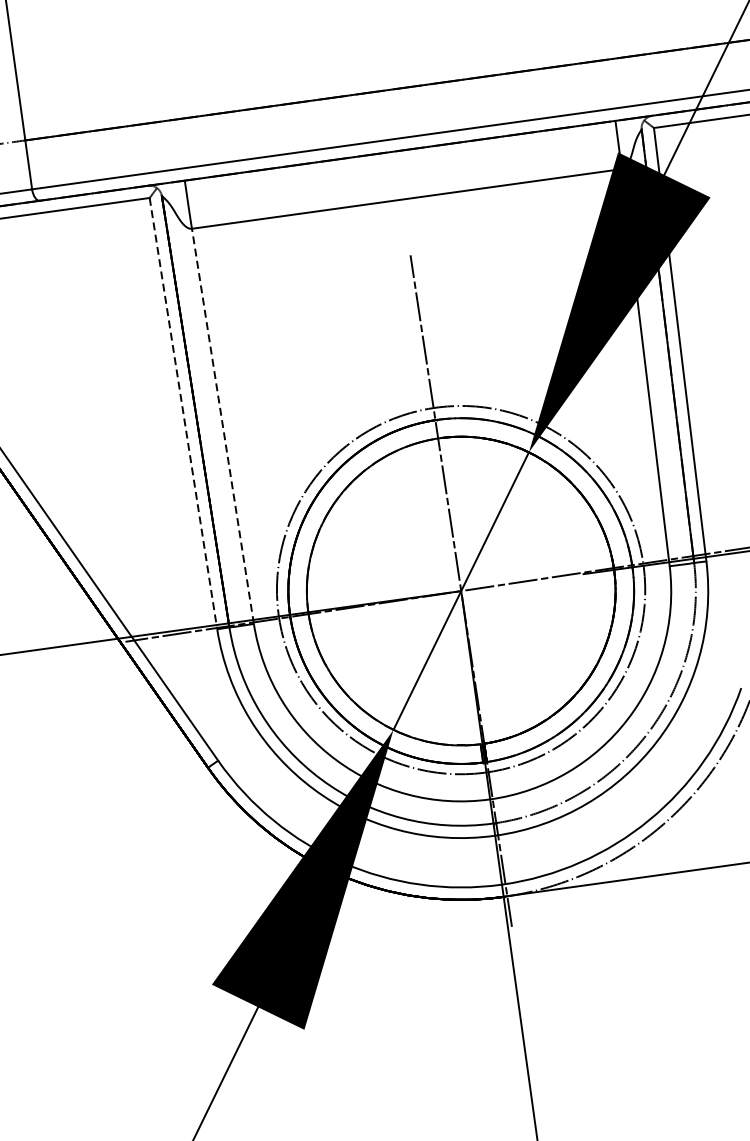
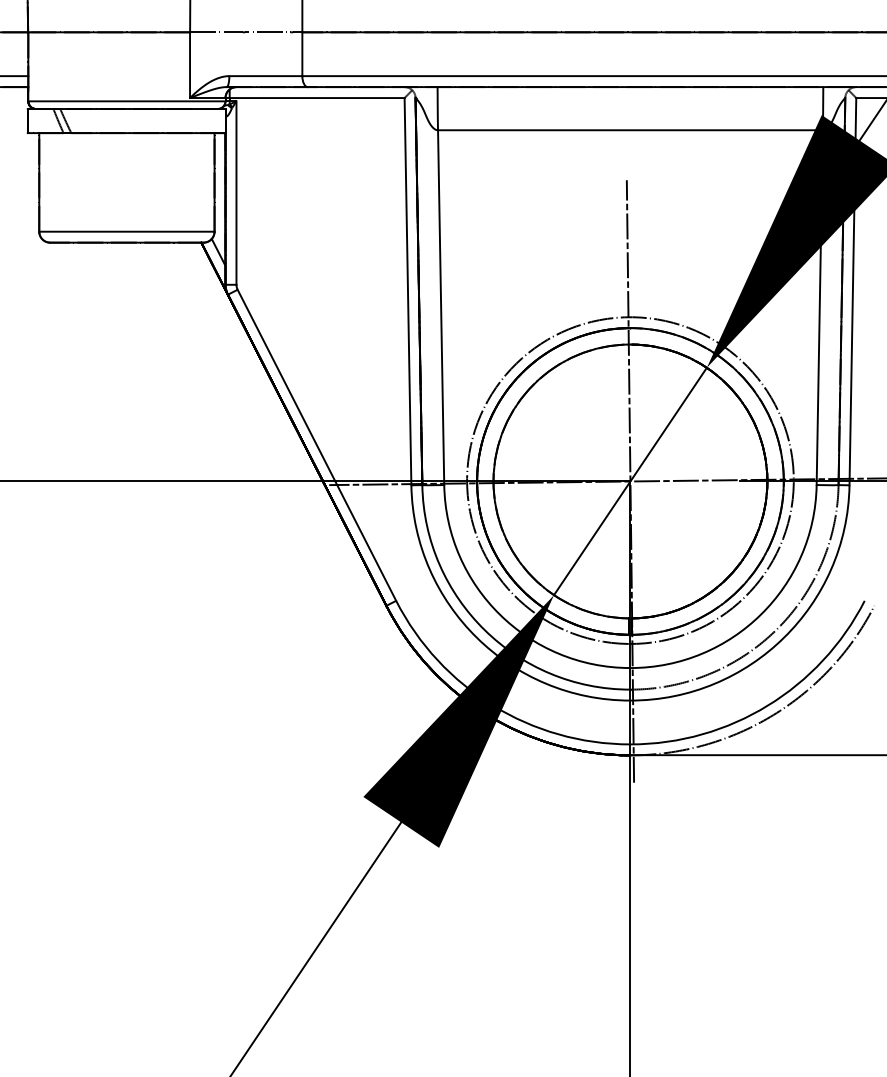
line: (183, 413) -> (408, 291), dashed -> solid
line: (223, 426) -> (441, 307), dashed -> solid

